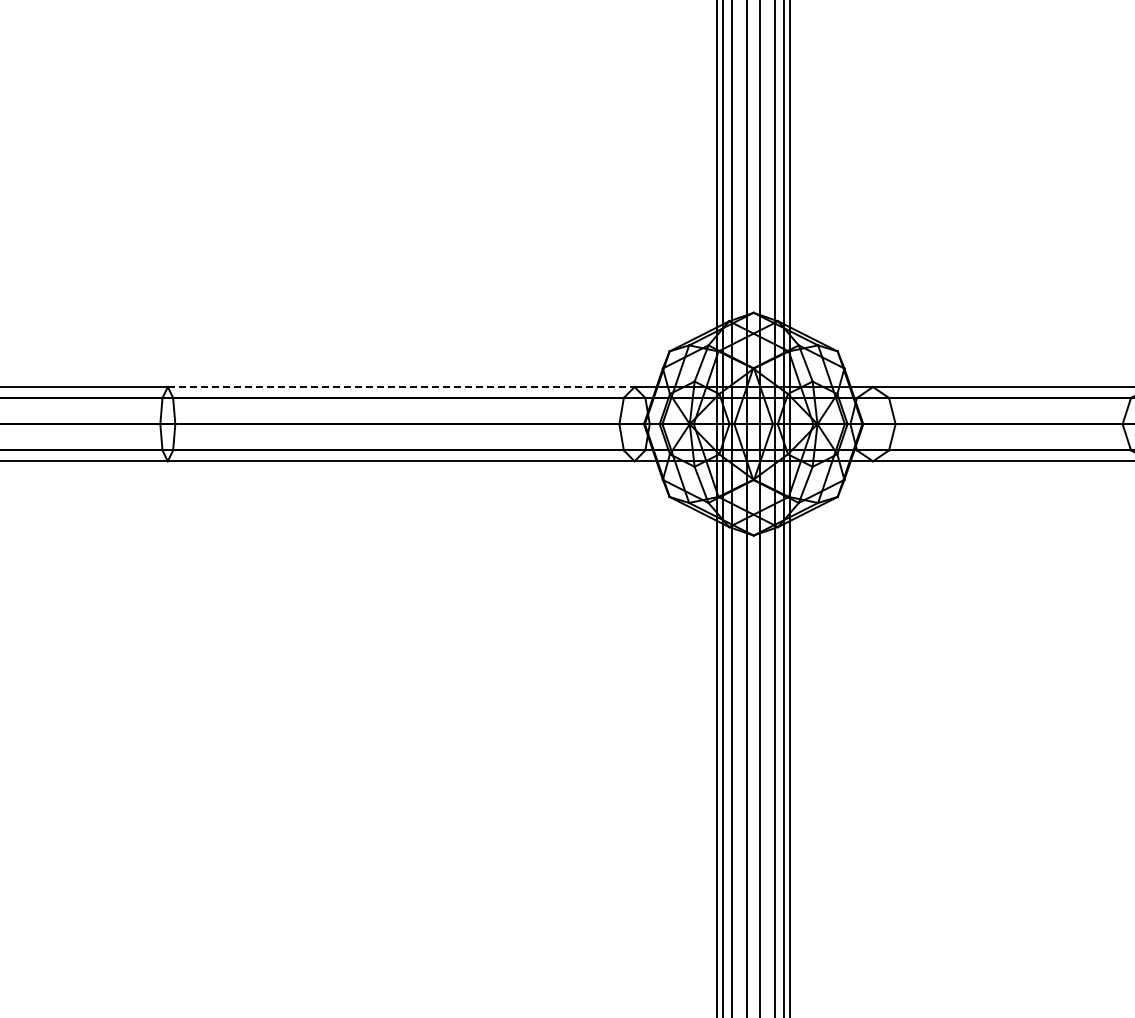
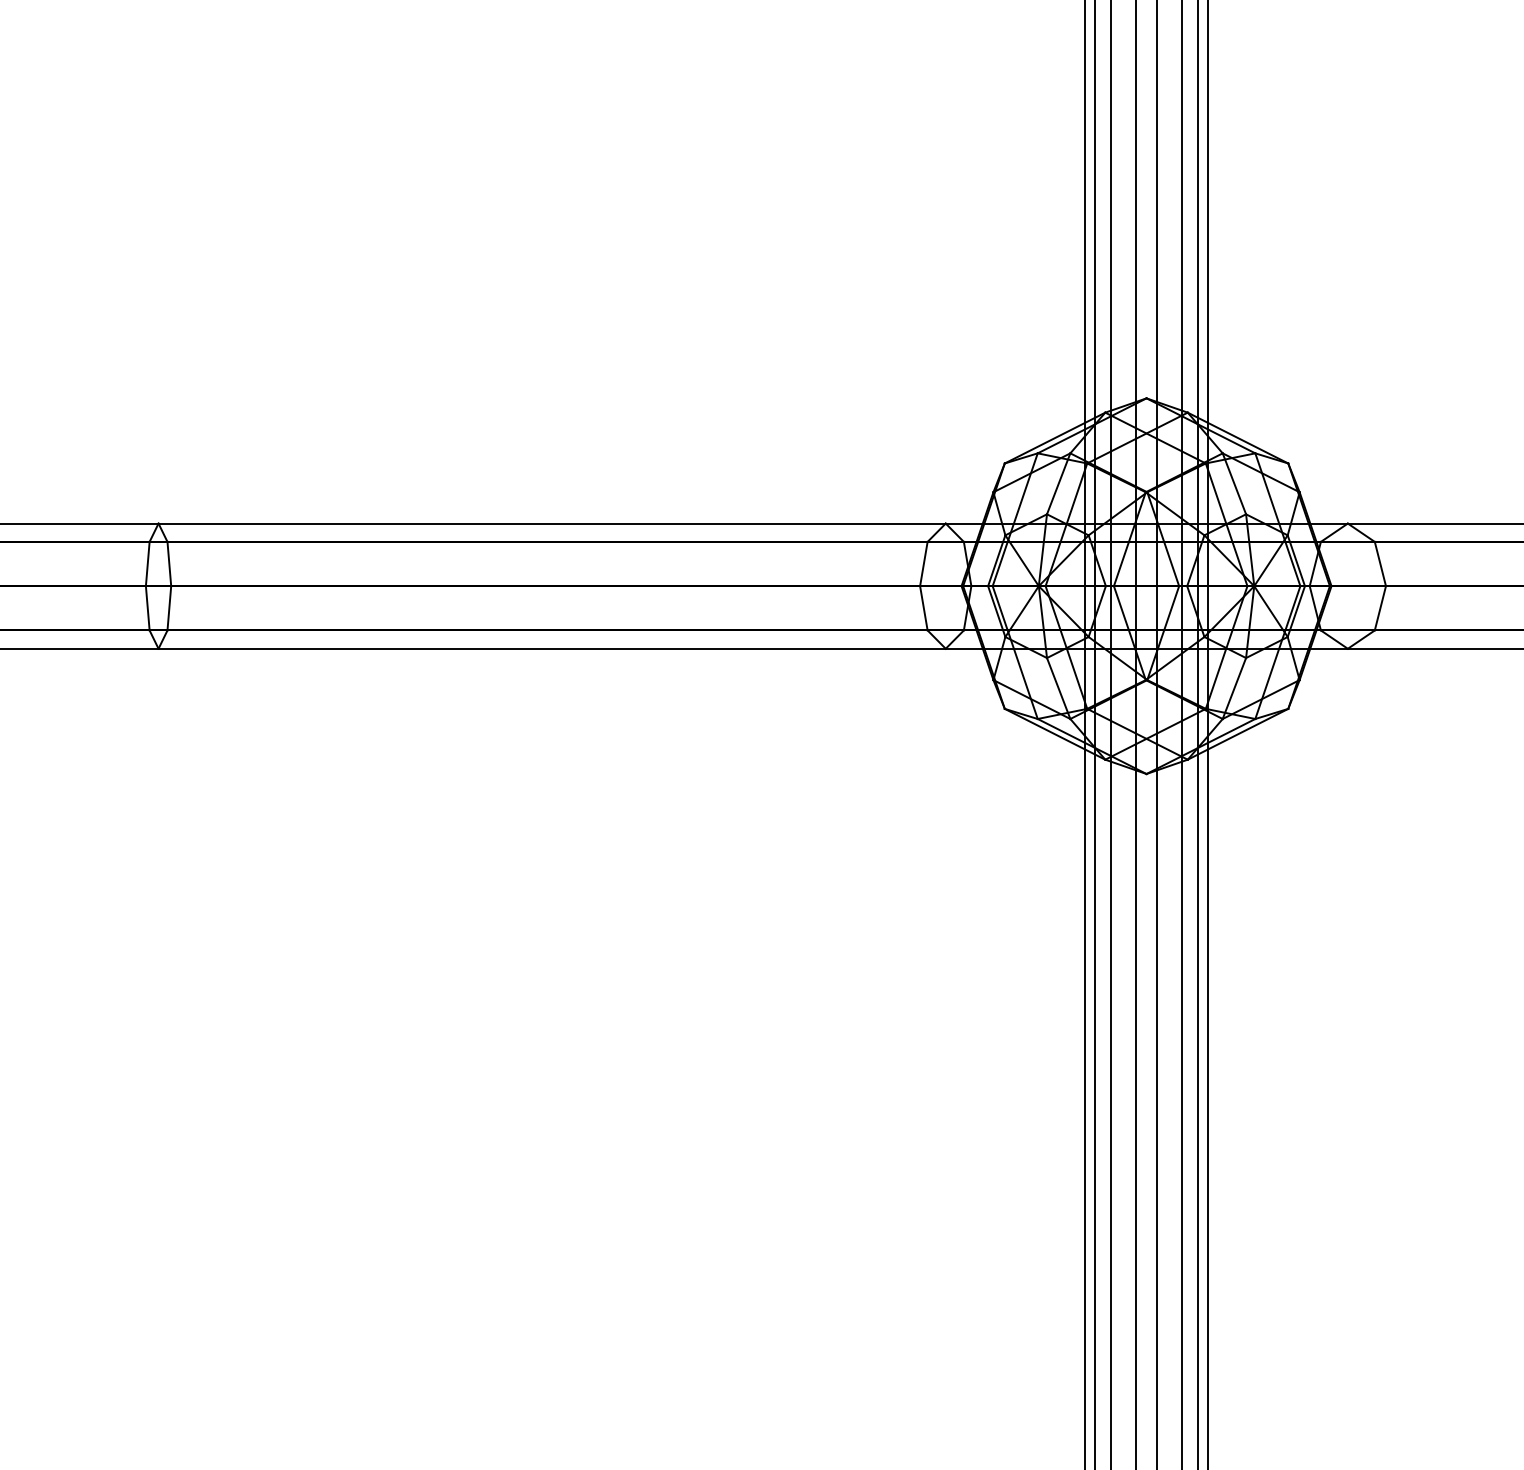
line: (401, 387) -> (552, 524), dashed -> solid

